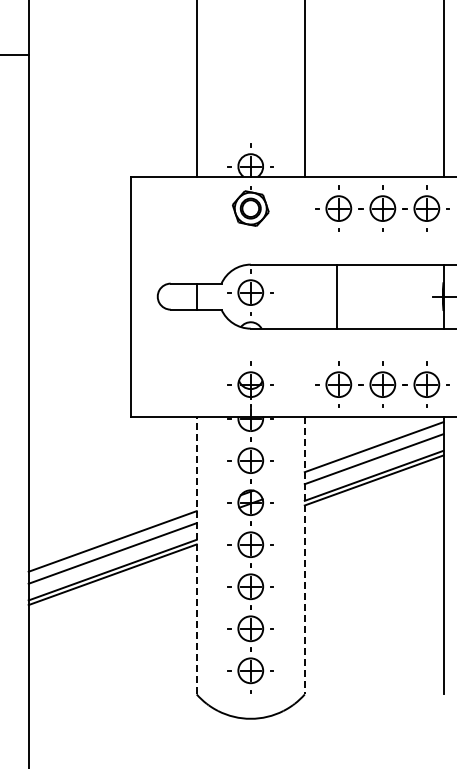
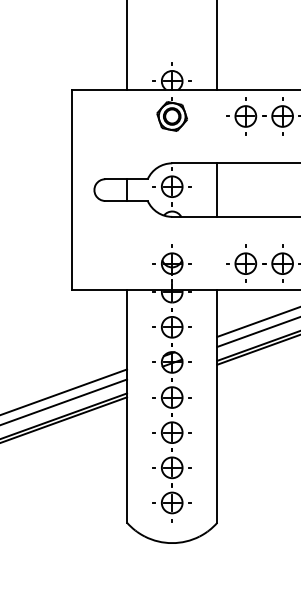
line: (336, 296) -> (217, 189), moved
line: (196, 555) -> (126, 406), dashed -> solid
line: (304, 555) -> (217, 406), dashed -> solid

